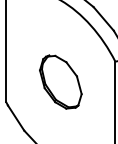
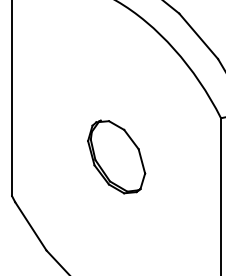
part: (60, 81) -> (115, 156), size x0.71

